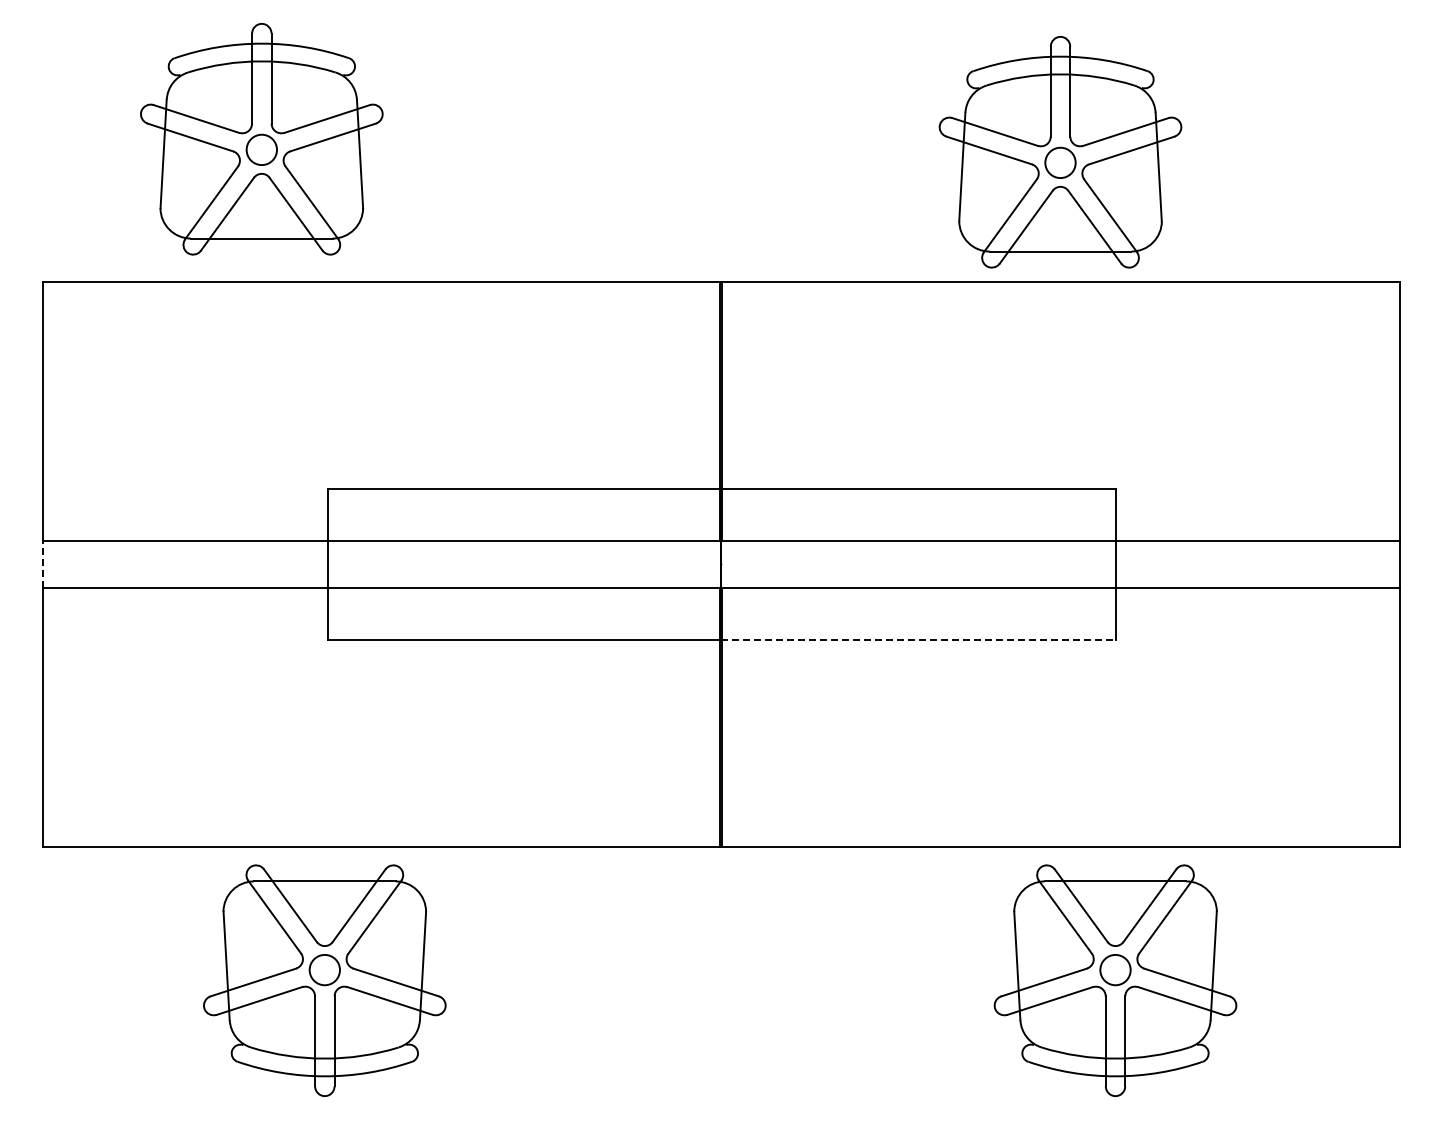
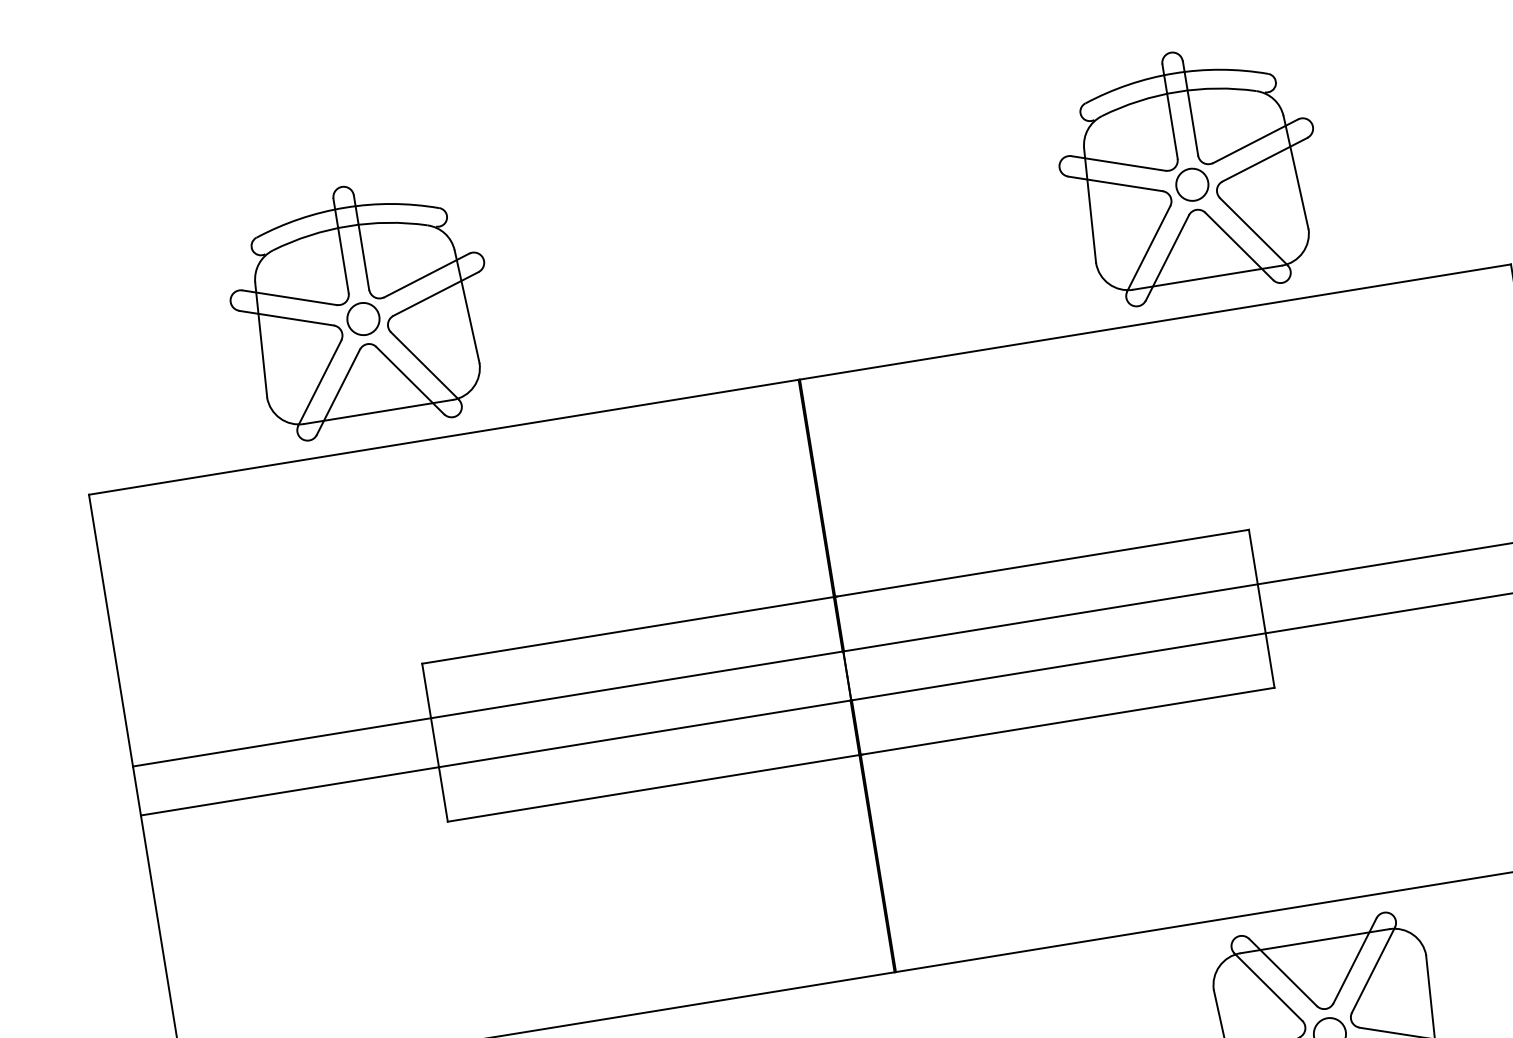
part: (261, 139) -> (361, 308), moved
part: (1060, 152) -> (1190, 173), moved
line: (43, 563) -> (137, 789), dashed -> solid
line: (918, 639) -> (1067, 721), dashed -> solid

